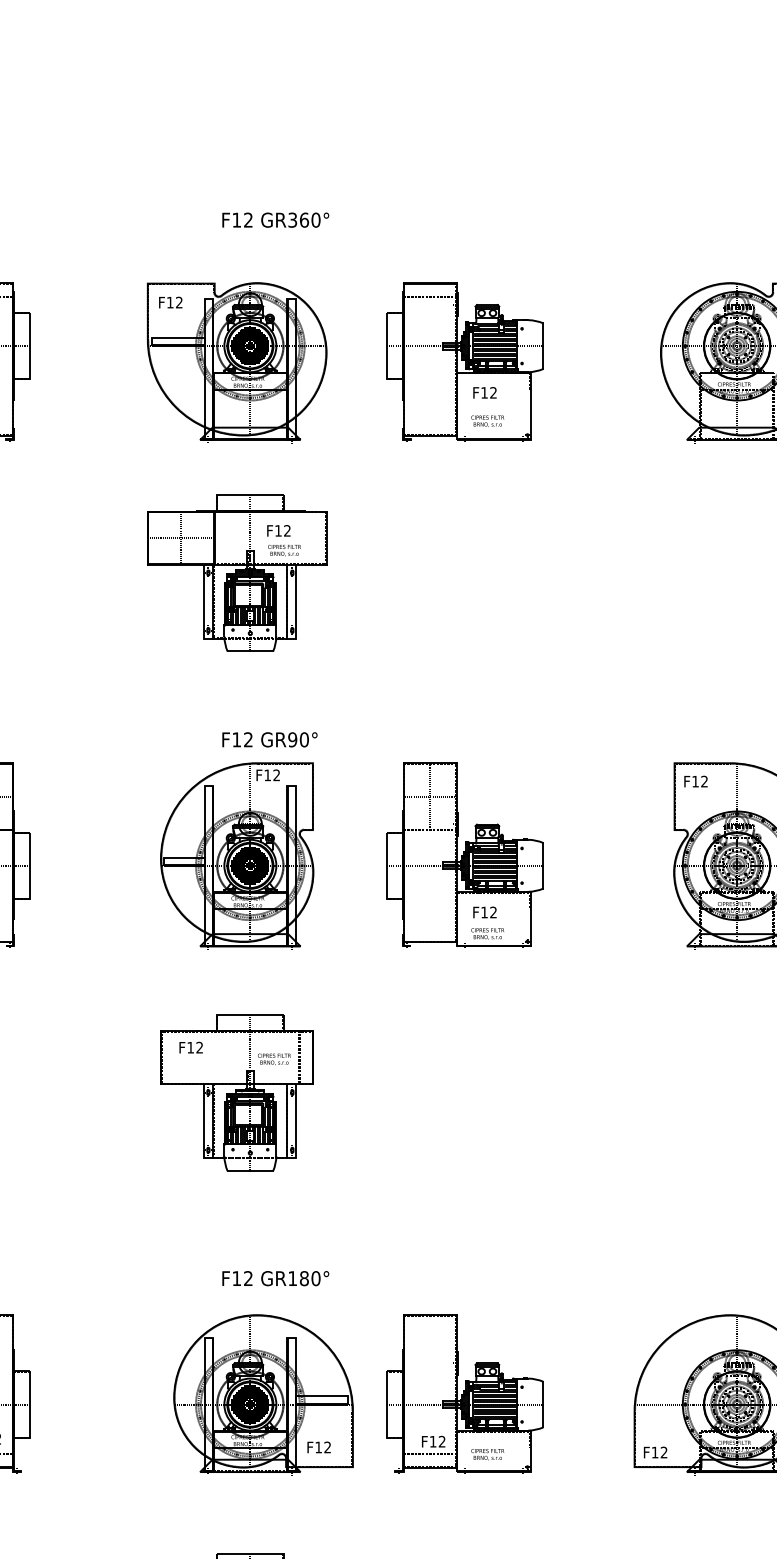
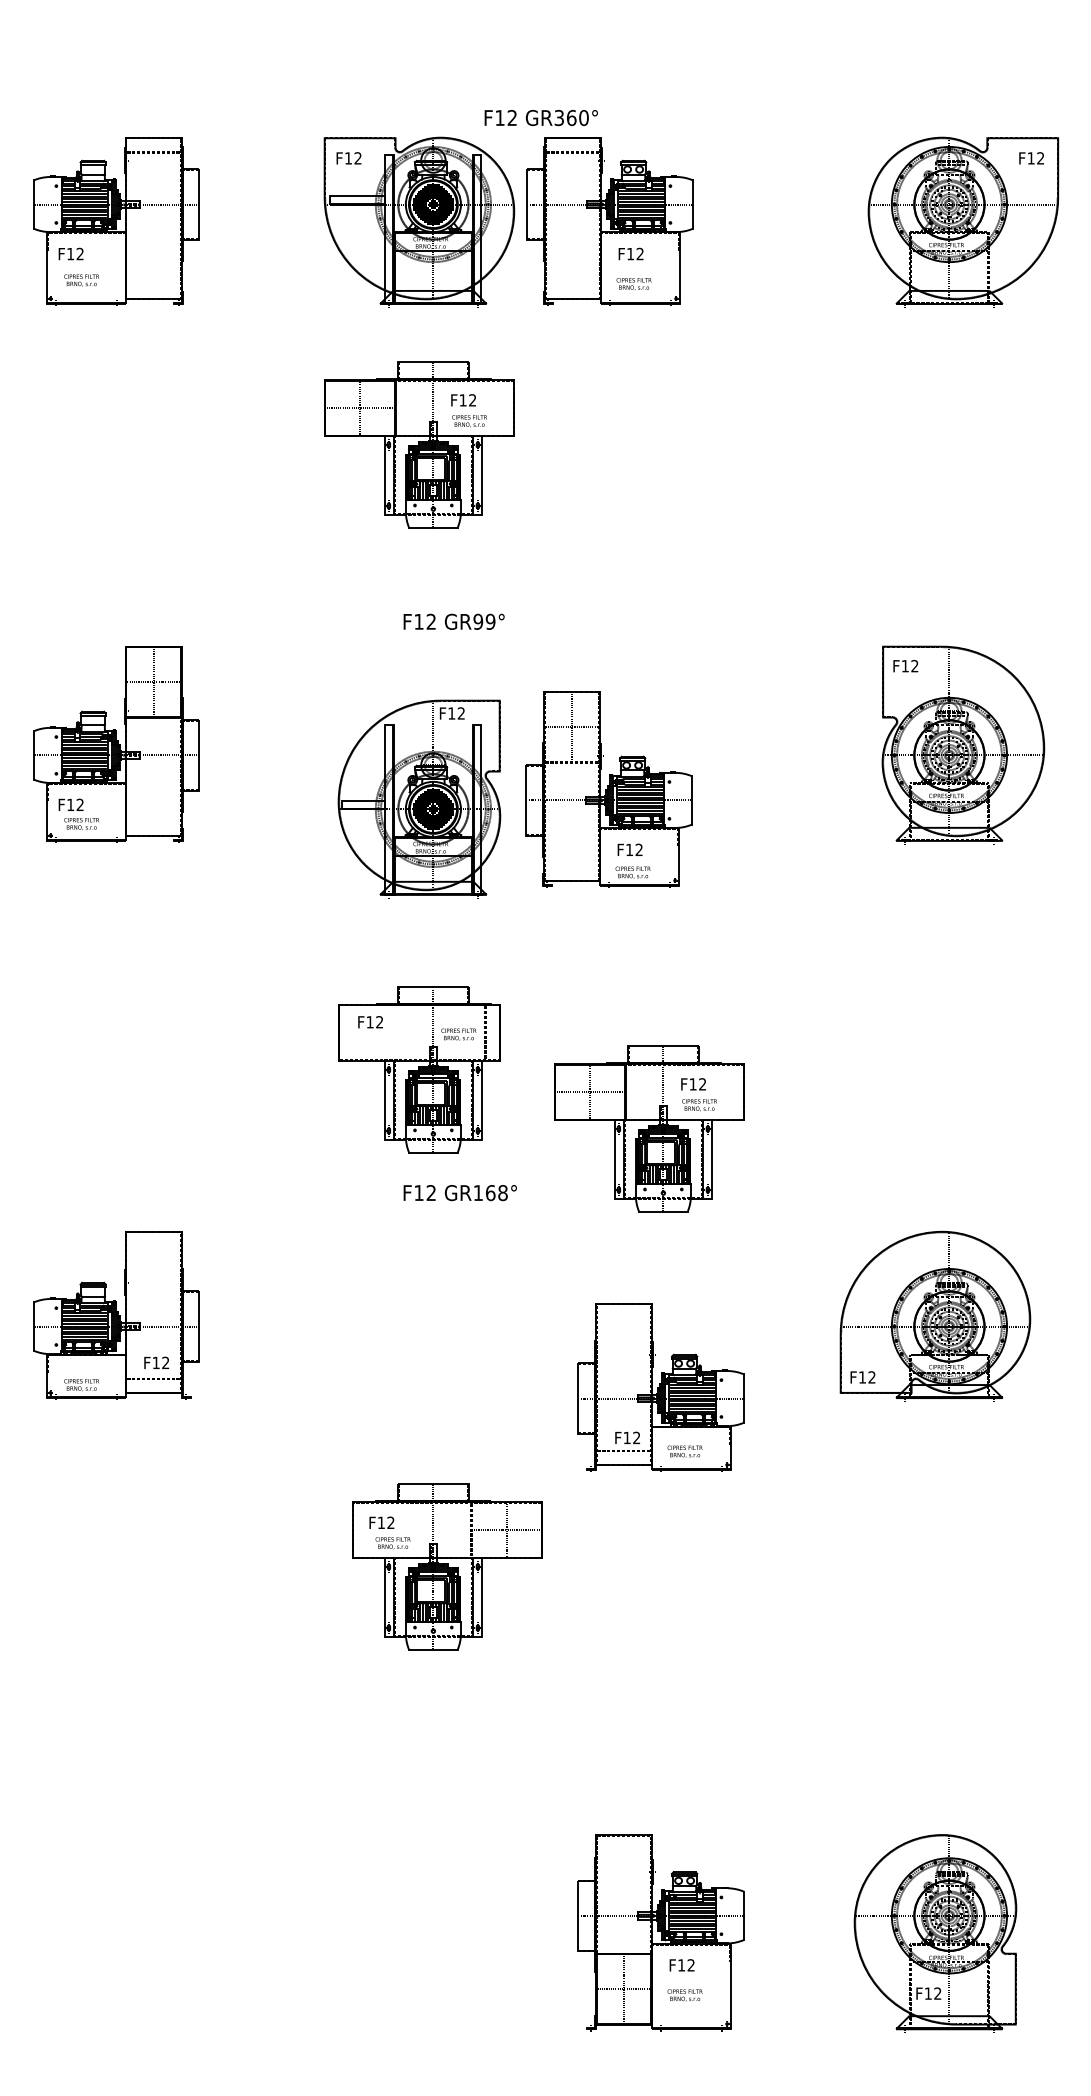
text: (274, 220) -> (540, 118), moved
part: (464, 362) -> (609, 221), moved
text: (304, 739) -> (490, 621), GR90° -> GR99°
part: (237, 855) -> (419, 798), moved
part: (464, 855) -> (608, 789), moved
part: (237, 1092) -> (419, 1069), moved
part: (454, 1217) -> (649, 1128), added
text: (309, 1278) -> (496, 1192), GR180° -> GR168°
part: (262, 1394) -> (446, 1315), removed
part: (464, 1394) -> (660, 1387), moved

